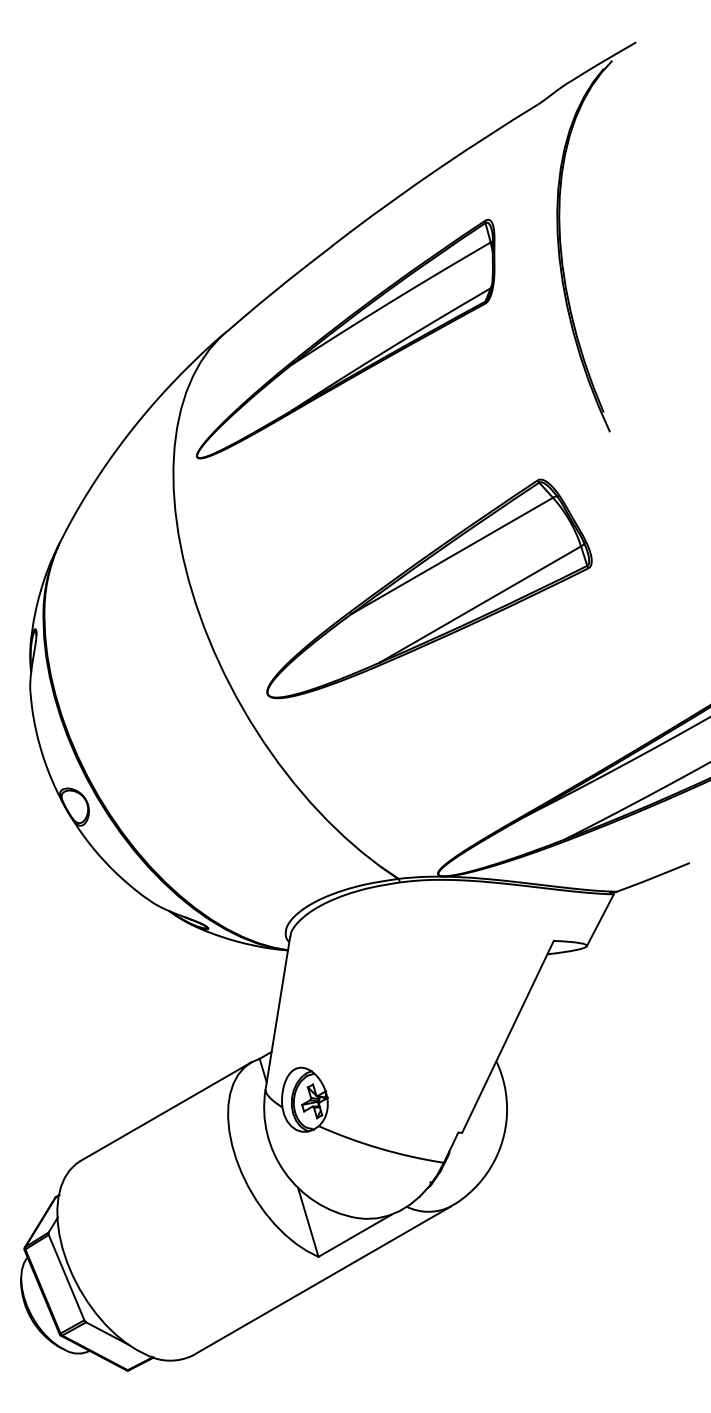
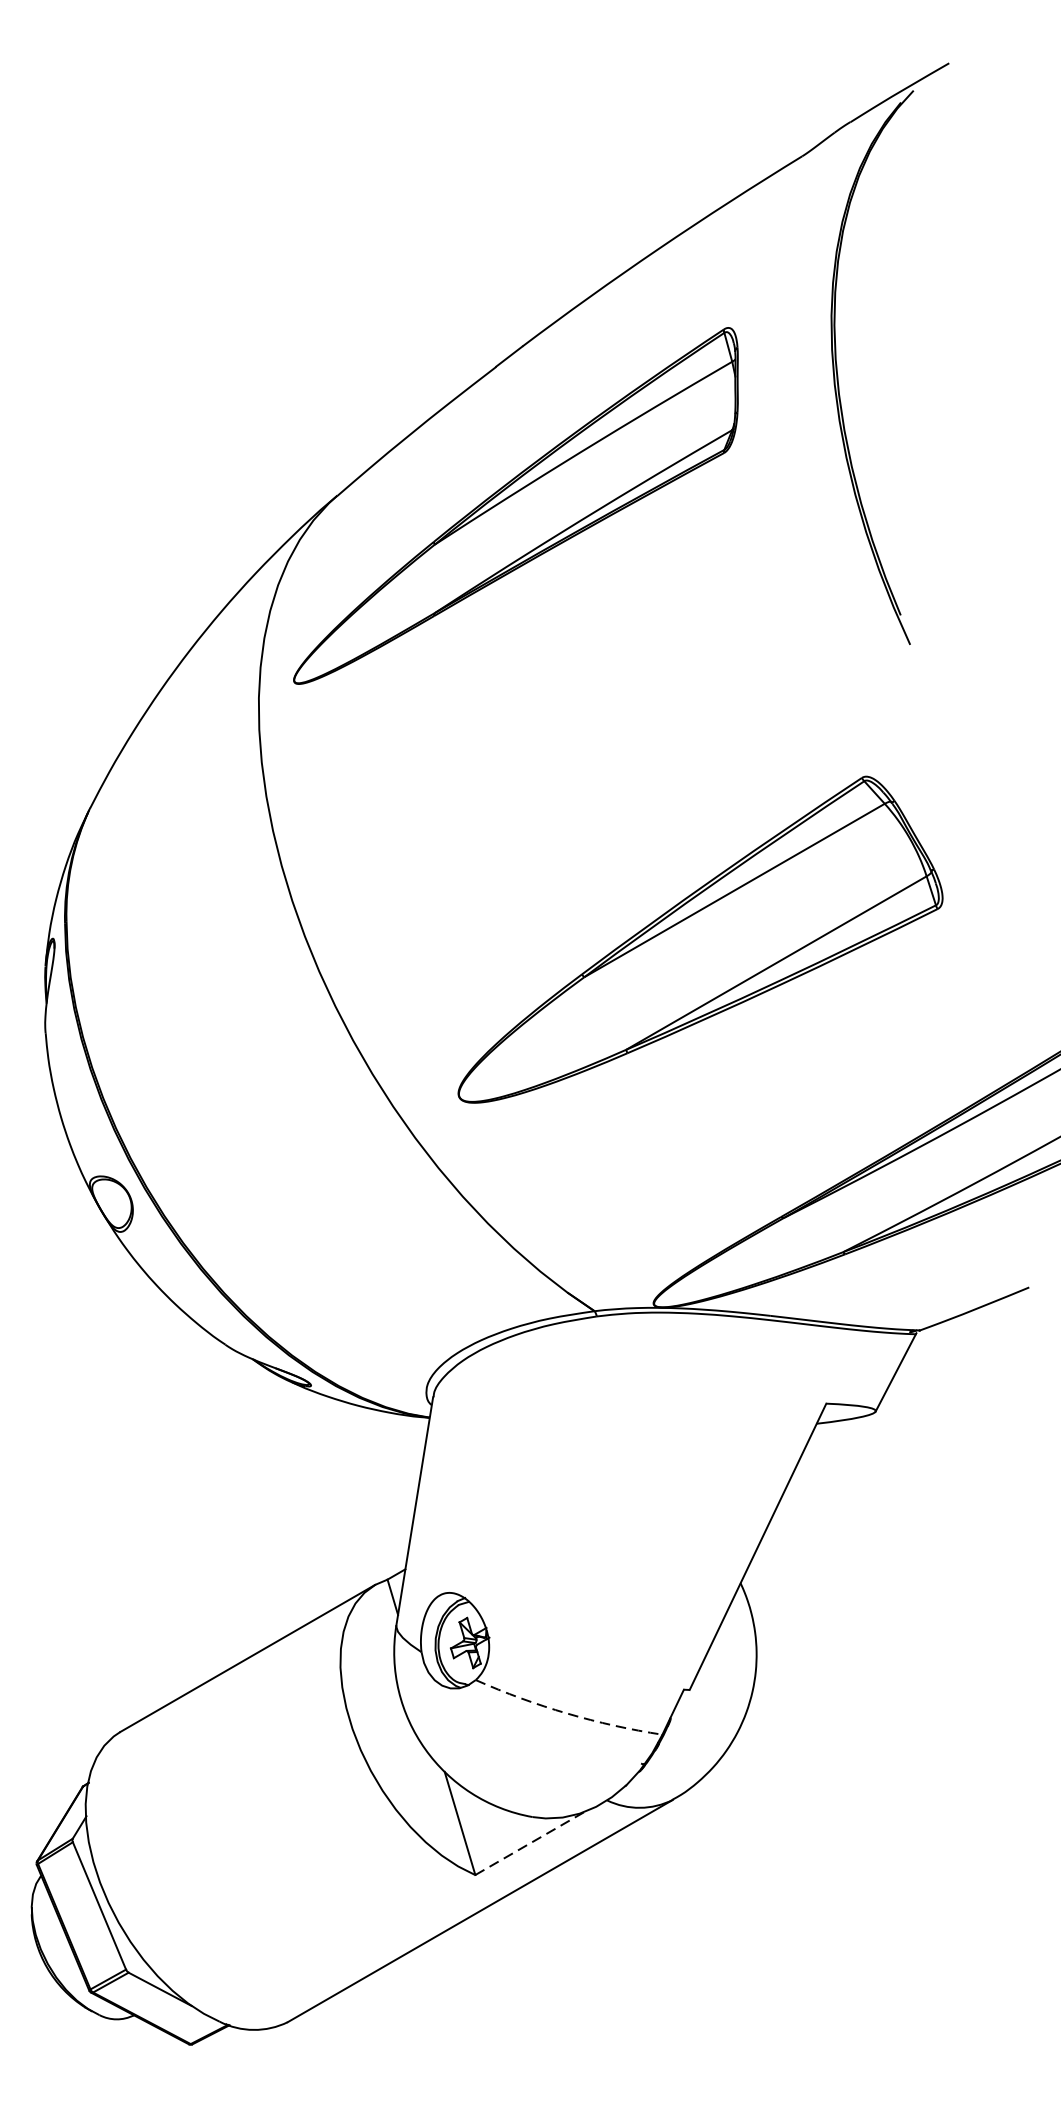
part: (429, 588) -> (700, 939), moved
arc: (380, 1148) -> (567, 1713), solid -> dashed
line: (355, 1235) -> (530, 1843), solid -> dashed

